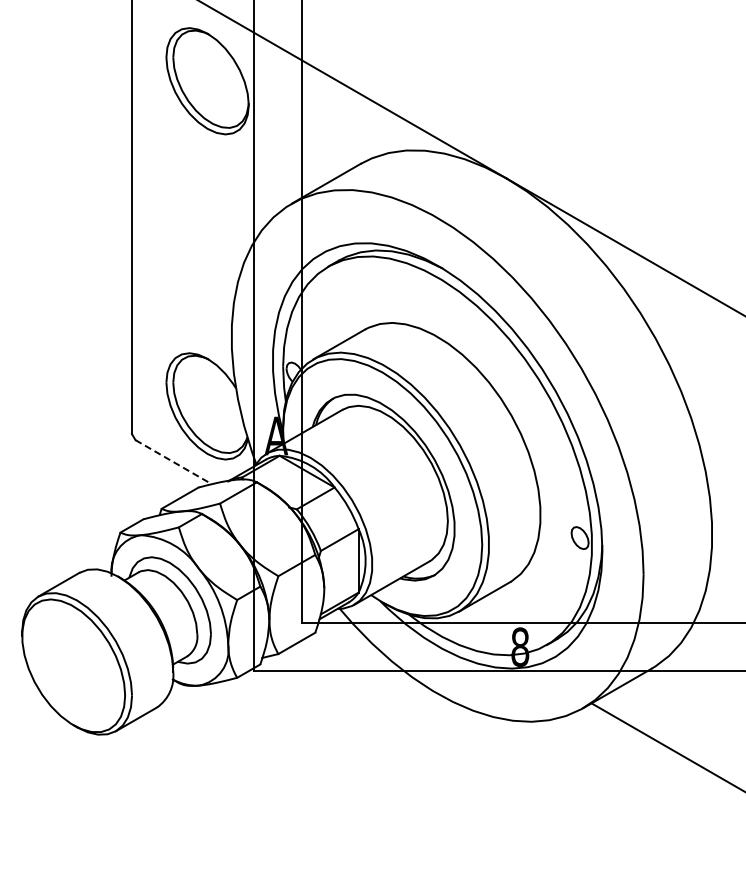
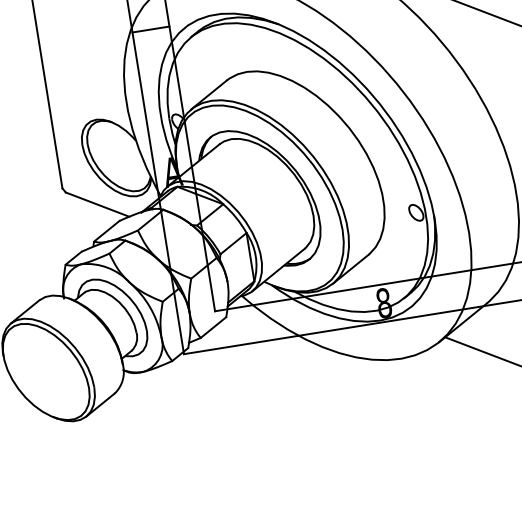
line: (277, 248) -> (150, 29), added
line: (174, 462) -> (98, 204), dashed -> solid

